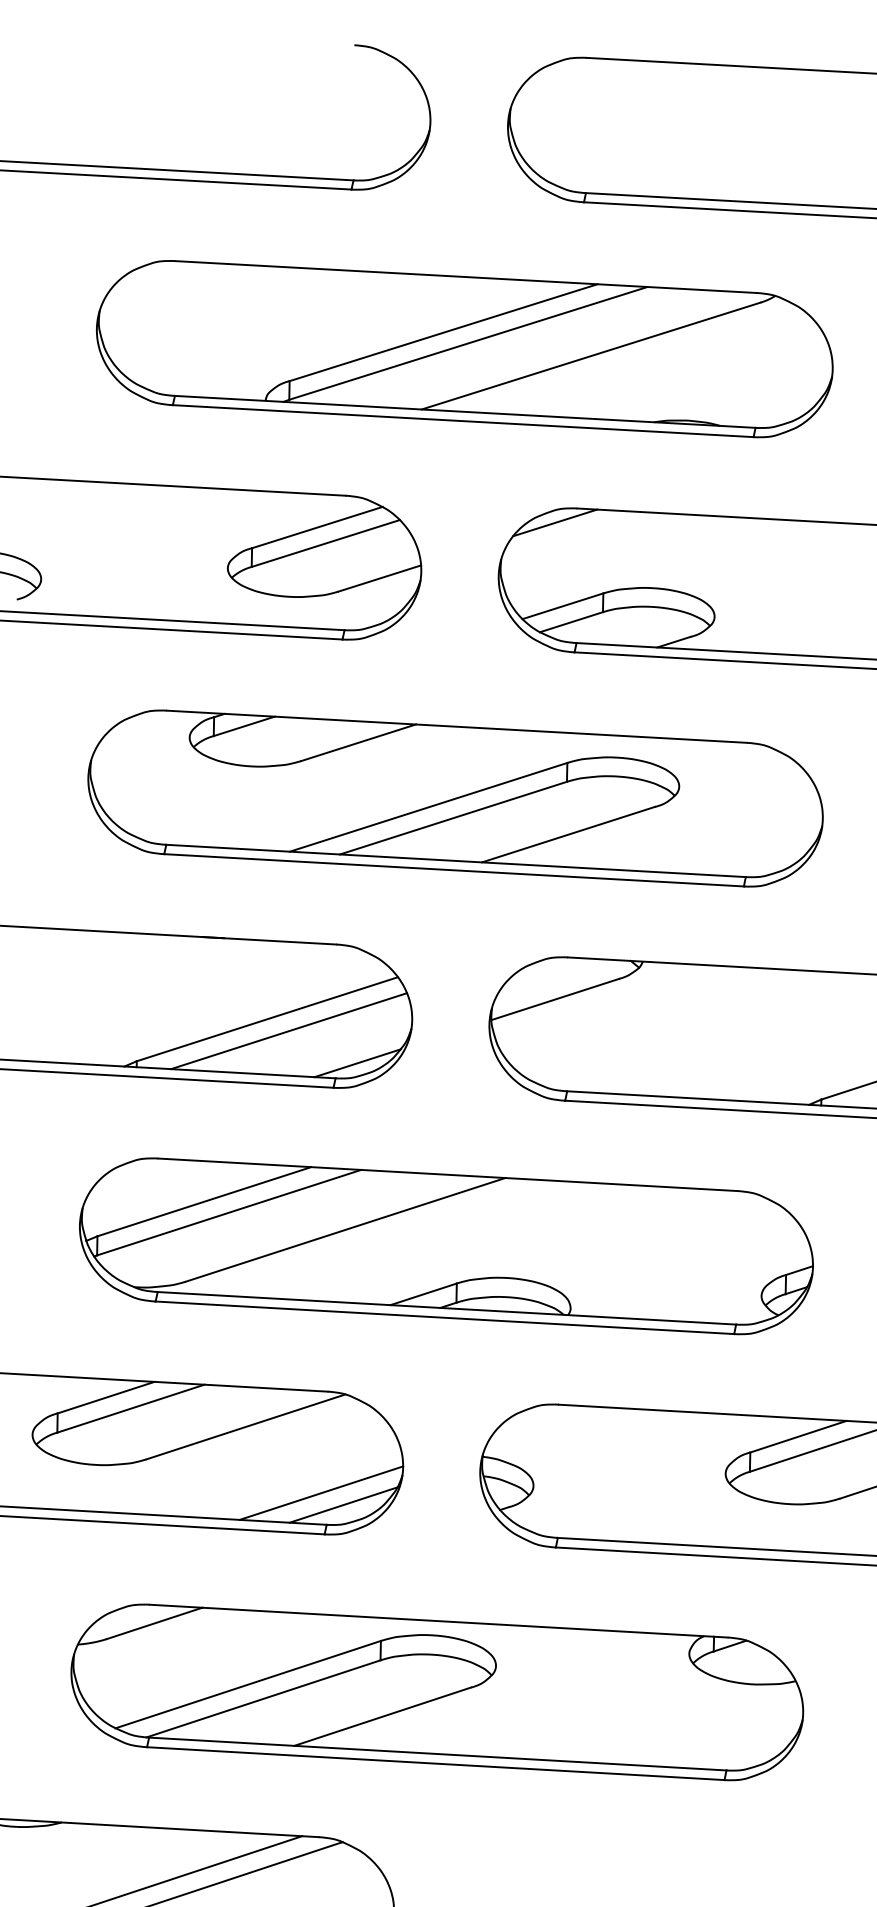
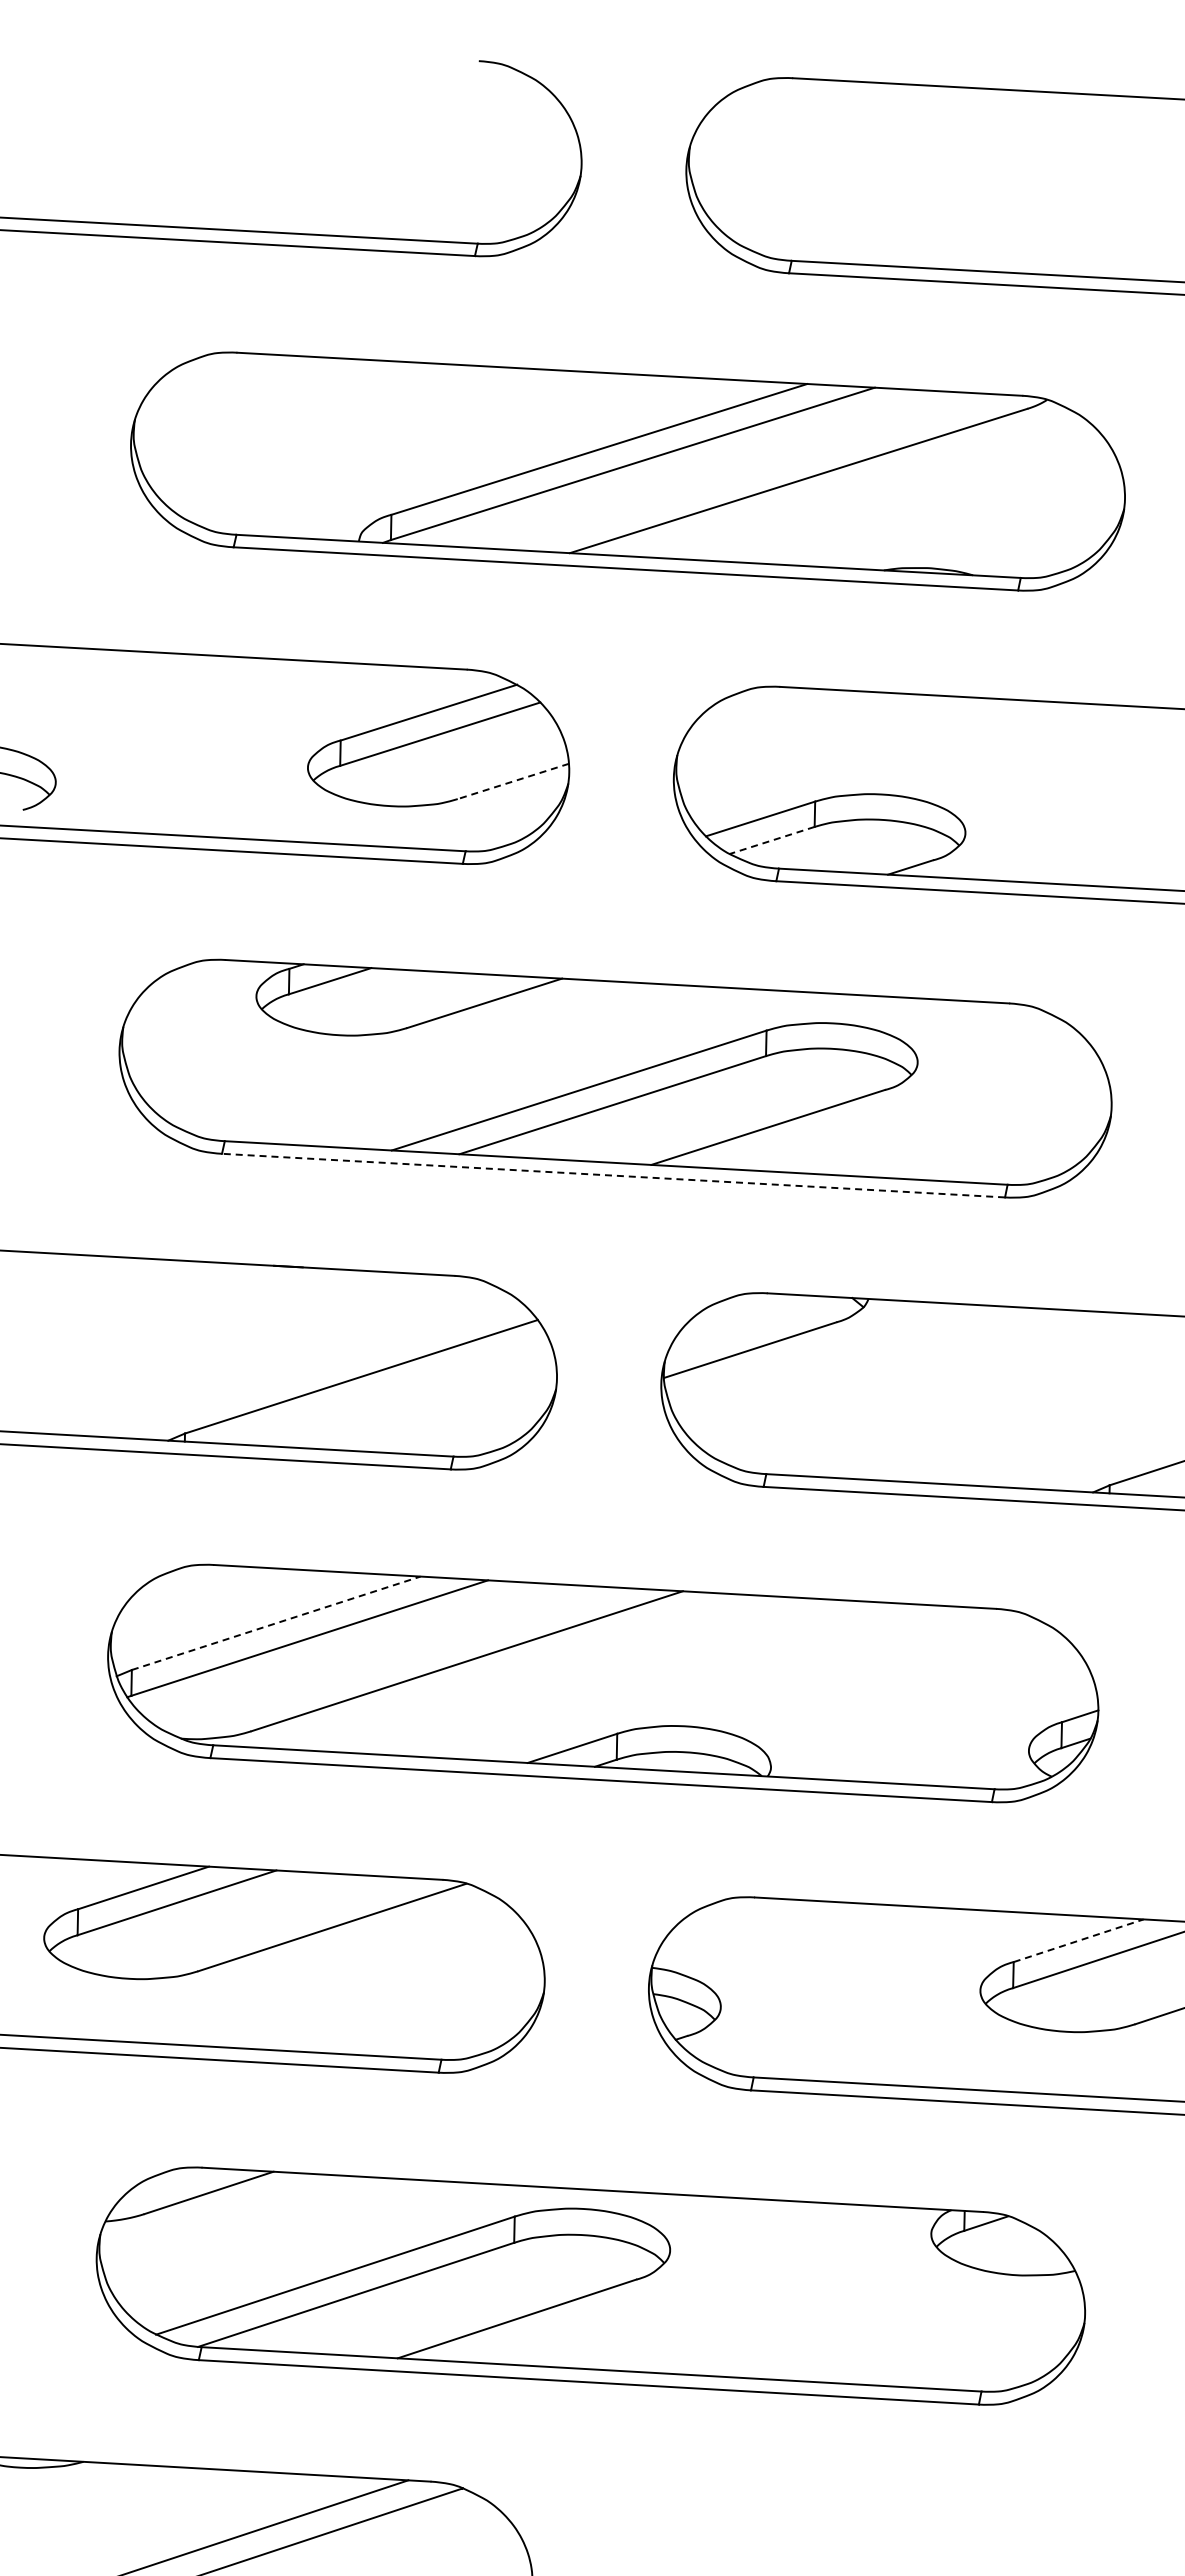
line: (554, 523) -> (749, 706), removed
line: (379, 578) -> (512, 781), solid -> dashed
line: (571, 622) -> (772, 840), solid -> dashed
line: (454, 870) -> (613, 1175), solid -> dashed
line: (288, 1030) -> (390, 1392), removed
line: (357, 1063) -> (483, 1436), removed
line: (204, 1201) -> (276, 1623), solid -> dashed
line: (799, 1436) -> (1079, 1940), solid -> dashed
line: (320, 1492) -> (433, 2016), removed
line: (343, 1504) -> (464, 2032), removed

